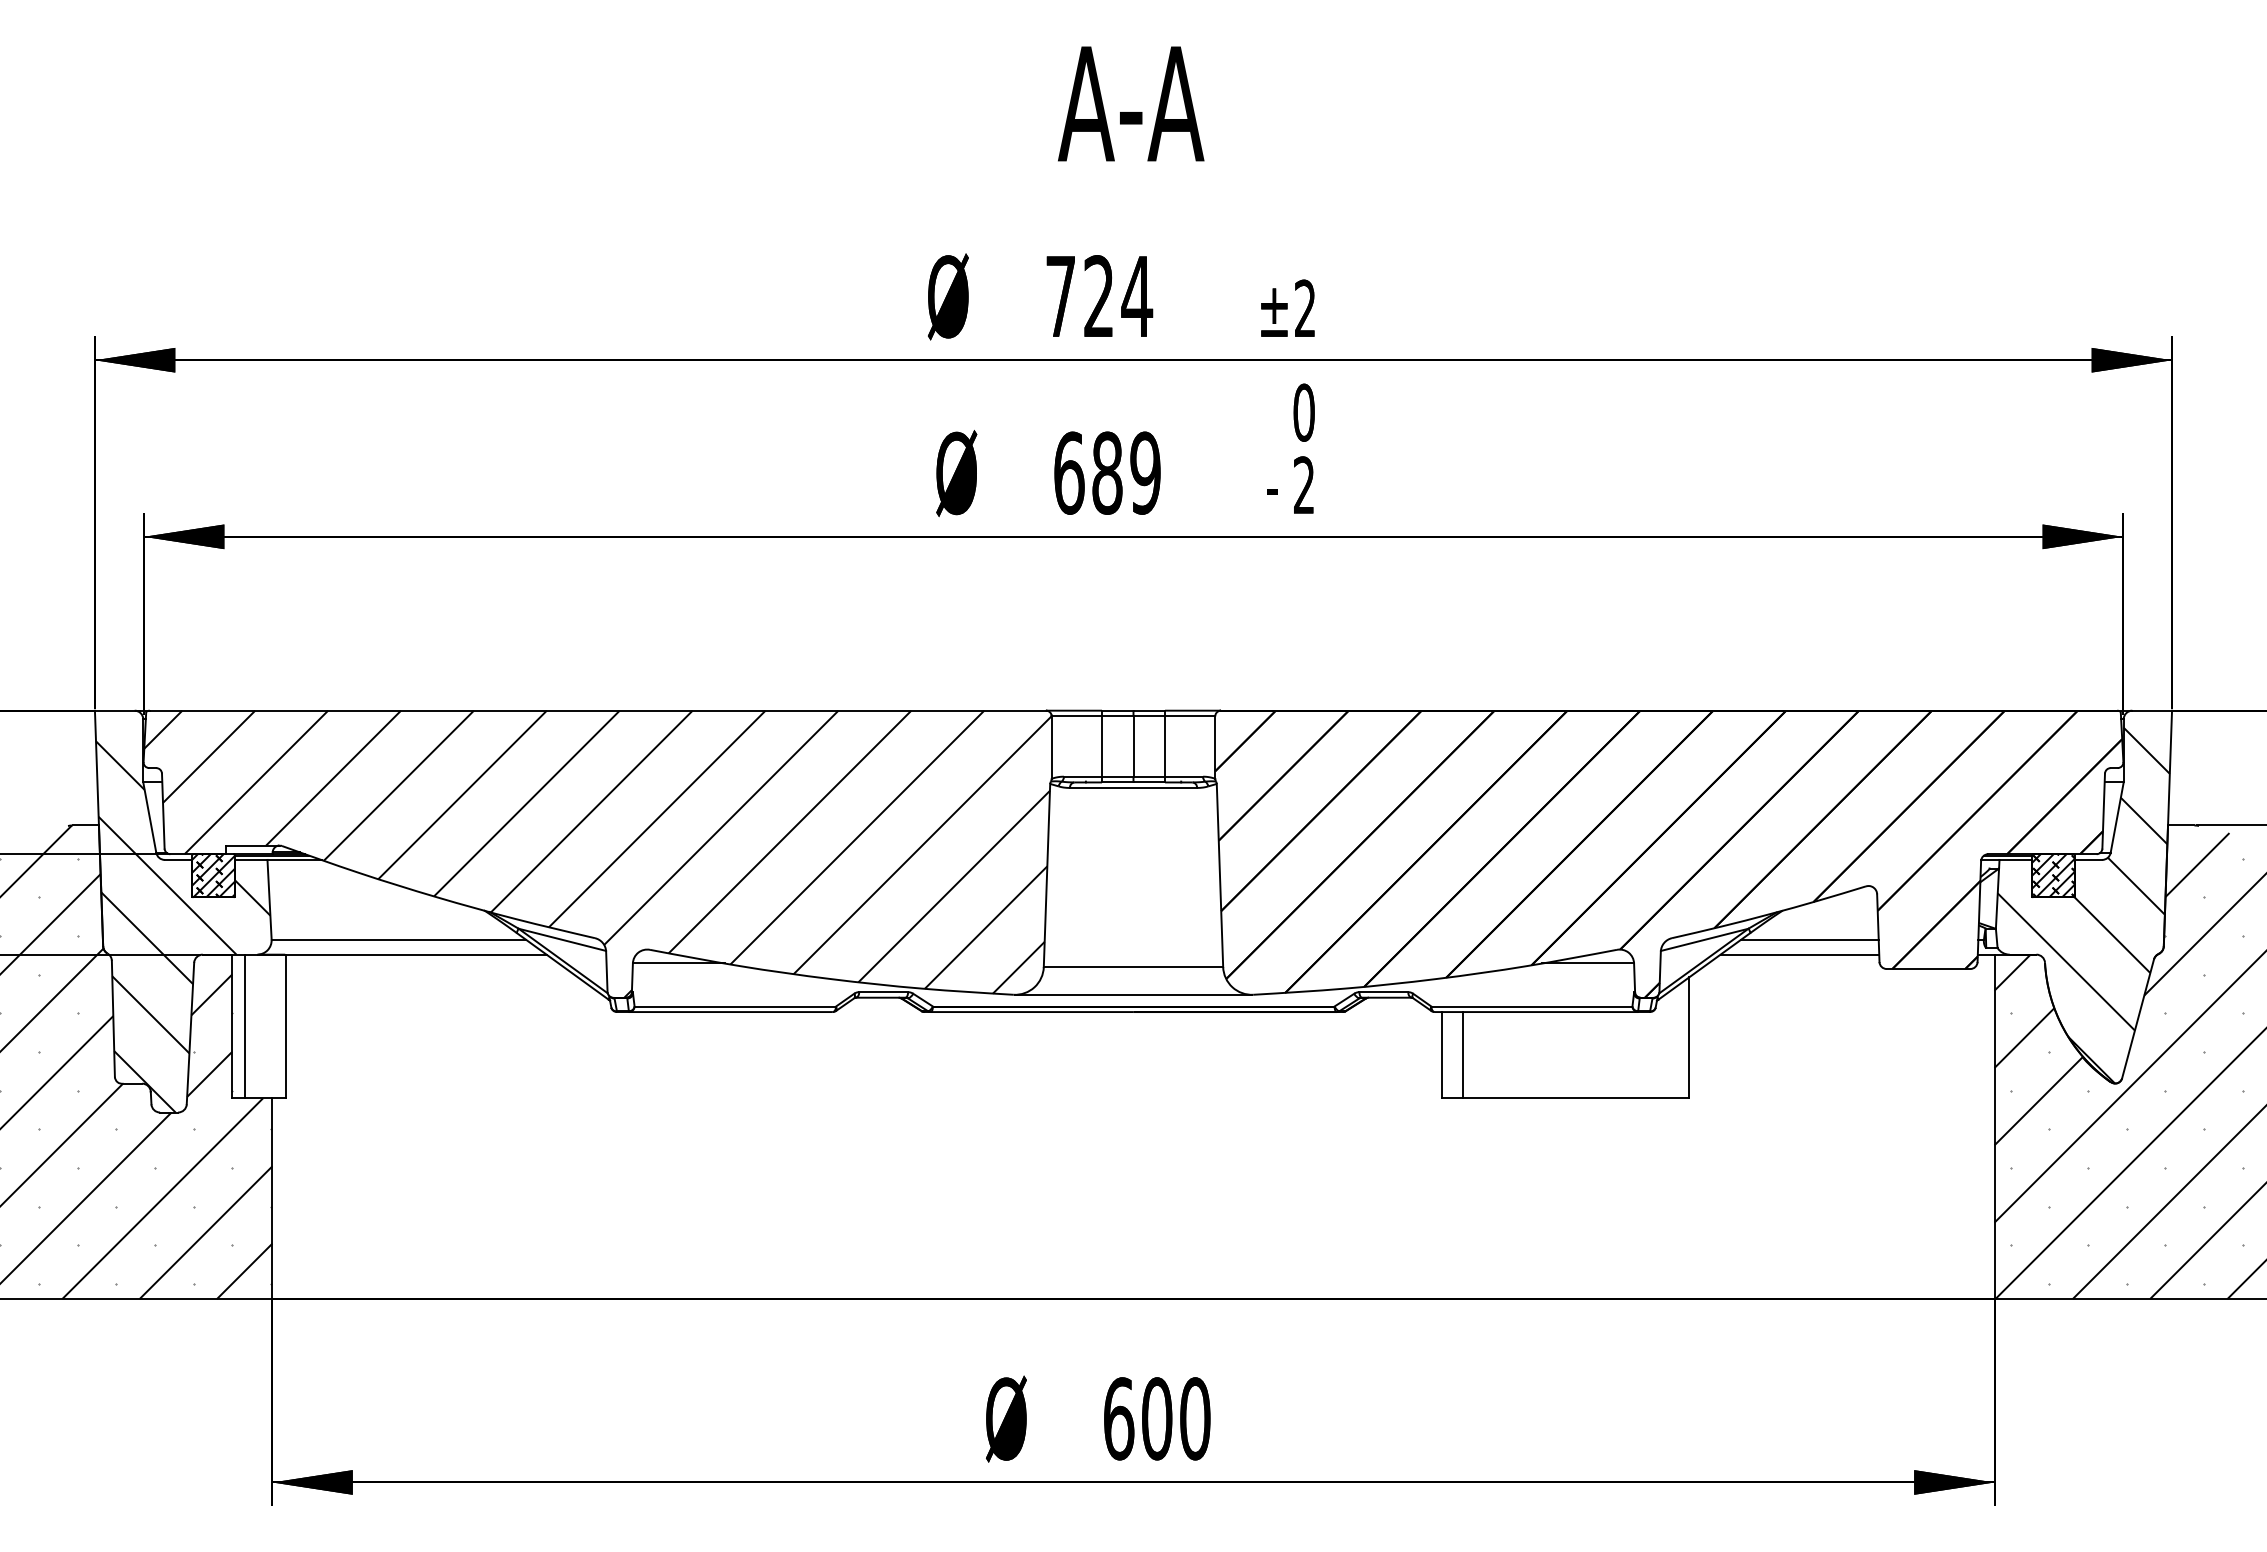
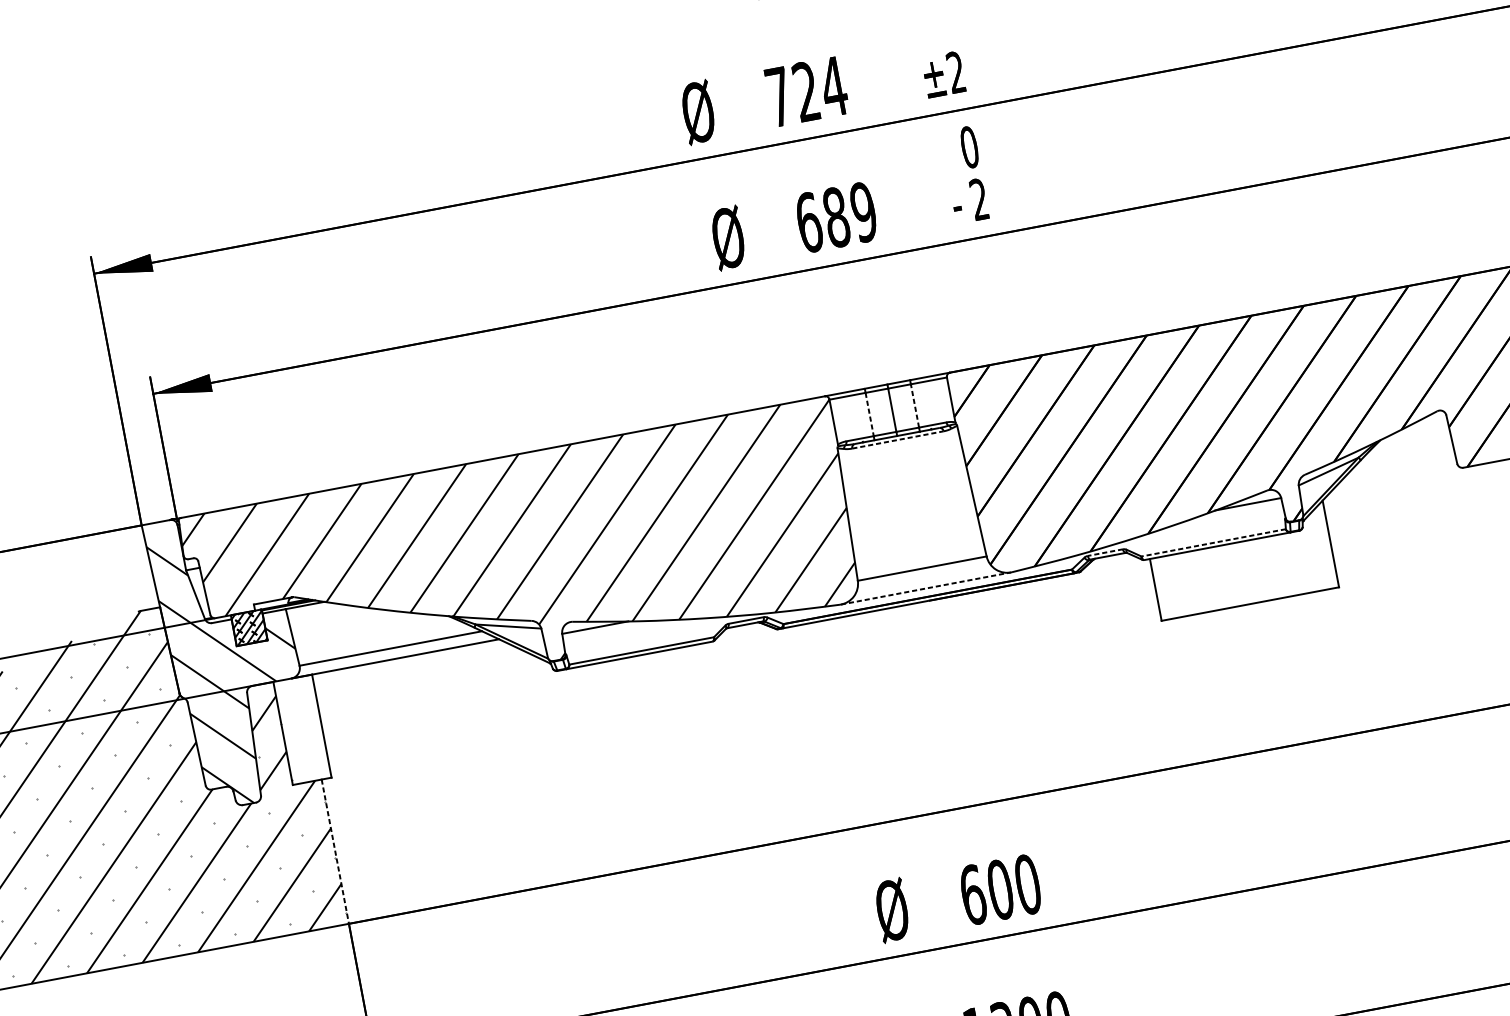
line: (1165, 746) -> (915, 405), solid -> dashed
line: (1101, 747) -> (869, 415), solid -> dashed
line: (1133, 787) -> (897, 439), solid -> dashed
line: (1809, 939) -> (1403, 457), removed
line: (1799, 954) -> (1398, 469), removed
line: (1383, 992) -> (1105, 552), solid -> dashed
line: (1133, 994) -> (925, 588), solid -> dashed
line: (1531, 1006) -> (1213, 542), solid -> dashed
line: (245, 1026) -> (292, 731), removed
line: (1462, 1055) -> (1170, 587), removed
line: (272, 1199) -> (335, 852), solid -> dashed

